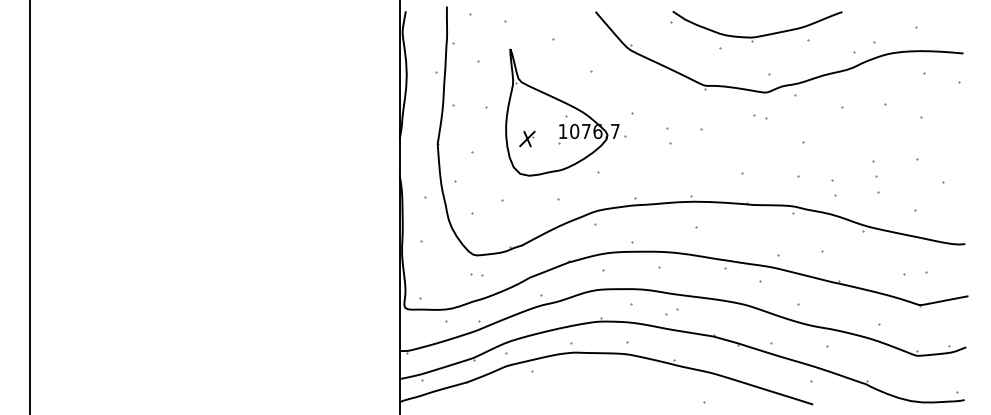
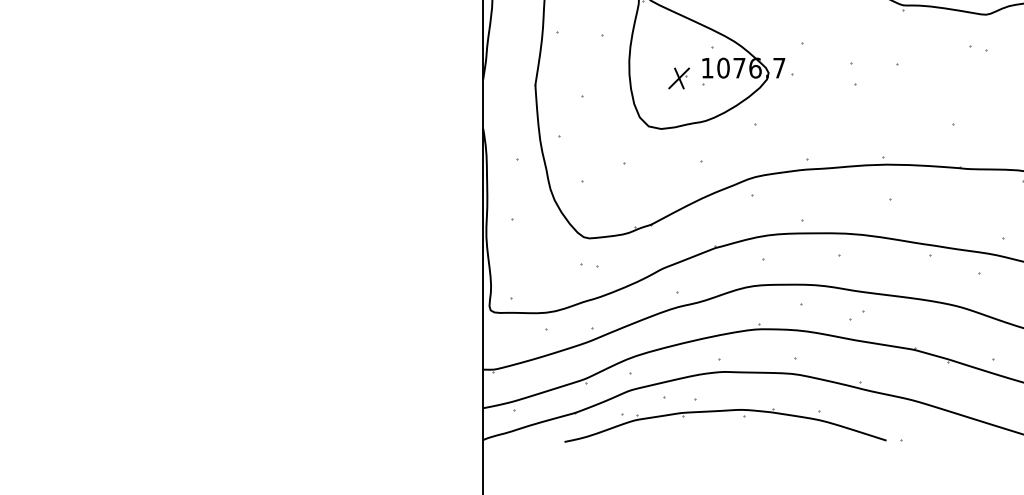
part: (527, 138) -> (679, 77), moved
part: (576, 381) -> (726, 411), added

